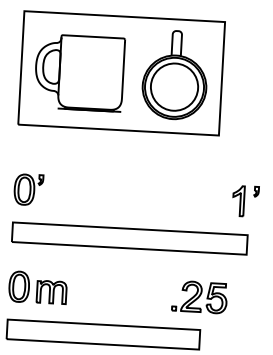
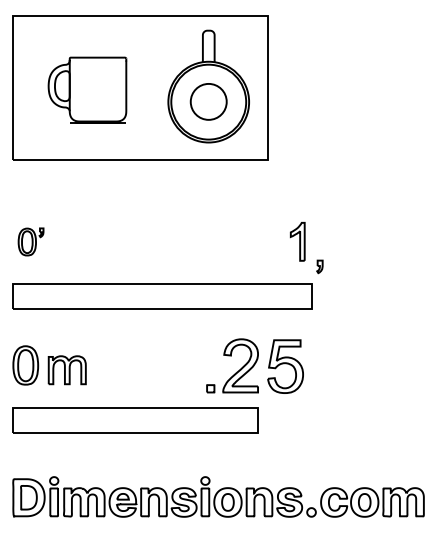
part: (79, 72) -> (87, 89), size x0.7
circle: (174, 86) -> (208, 101), size x0.6
part: (28, 189) -> (30, 241), size x0.7
part: (256, 191) -> (319, 266), moved
part: (199, 297) -> (254, 366), size x1.4

